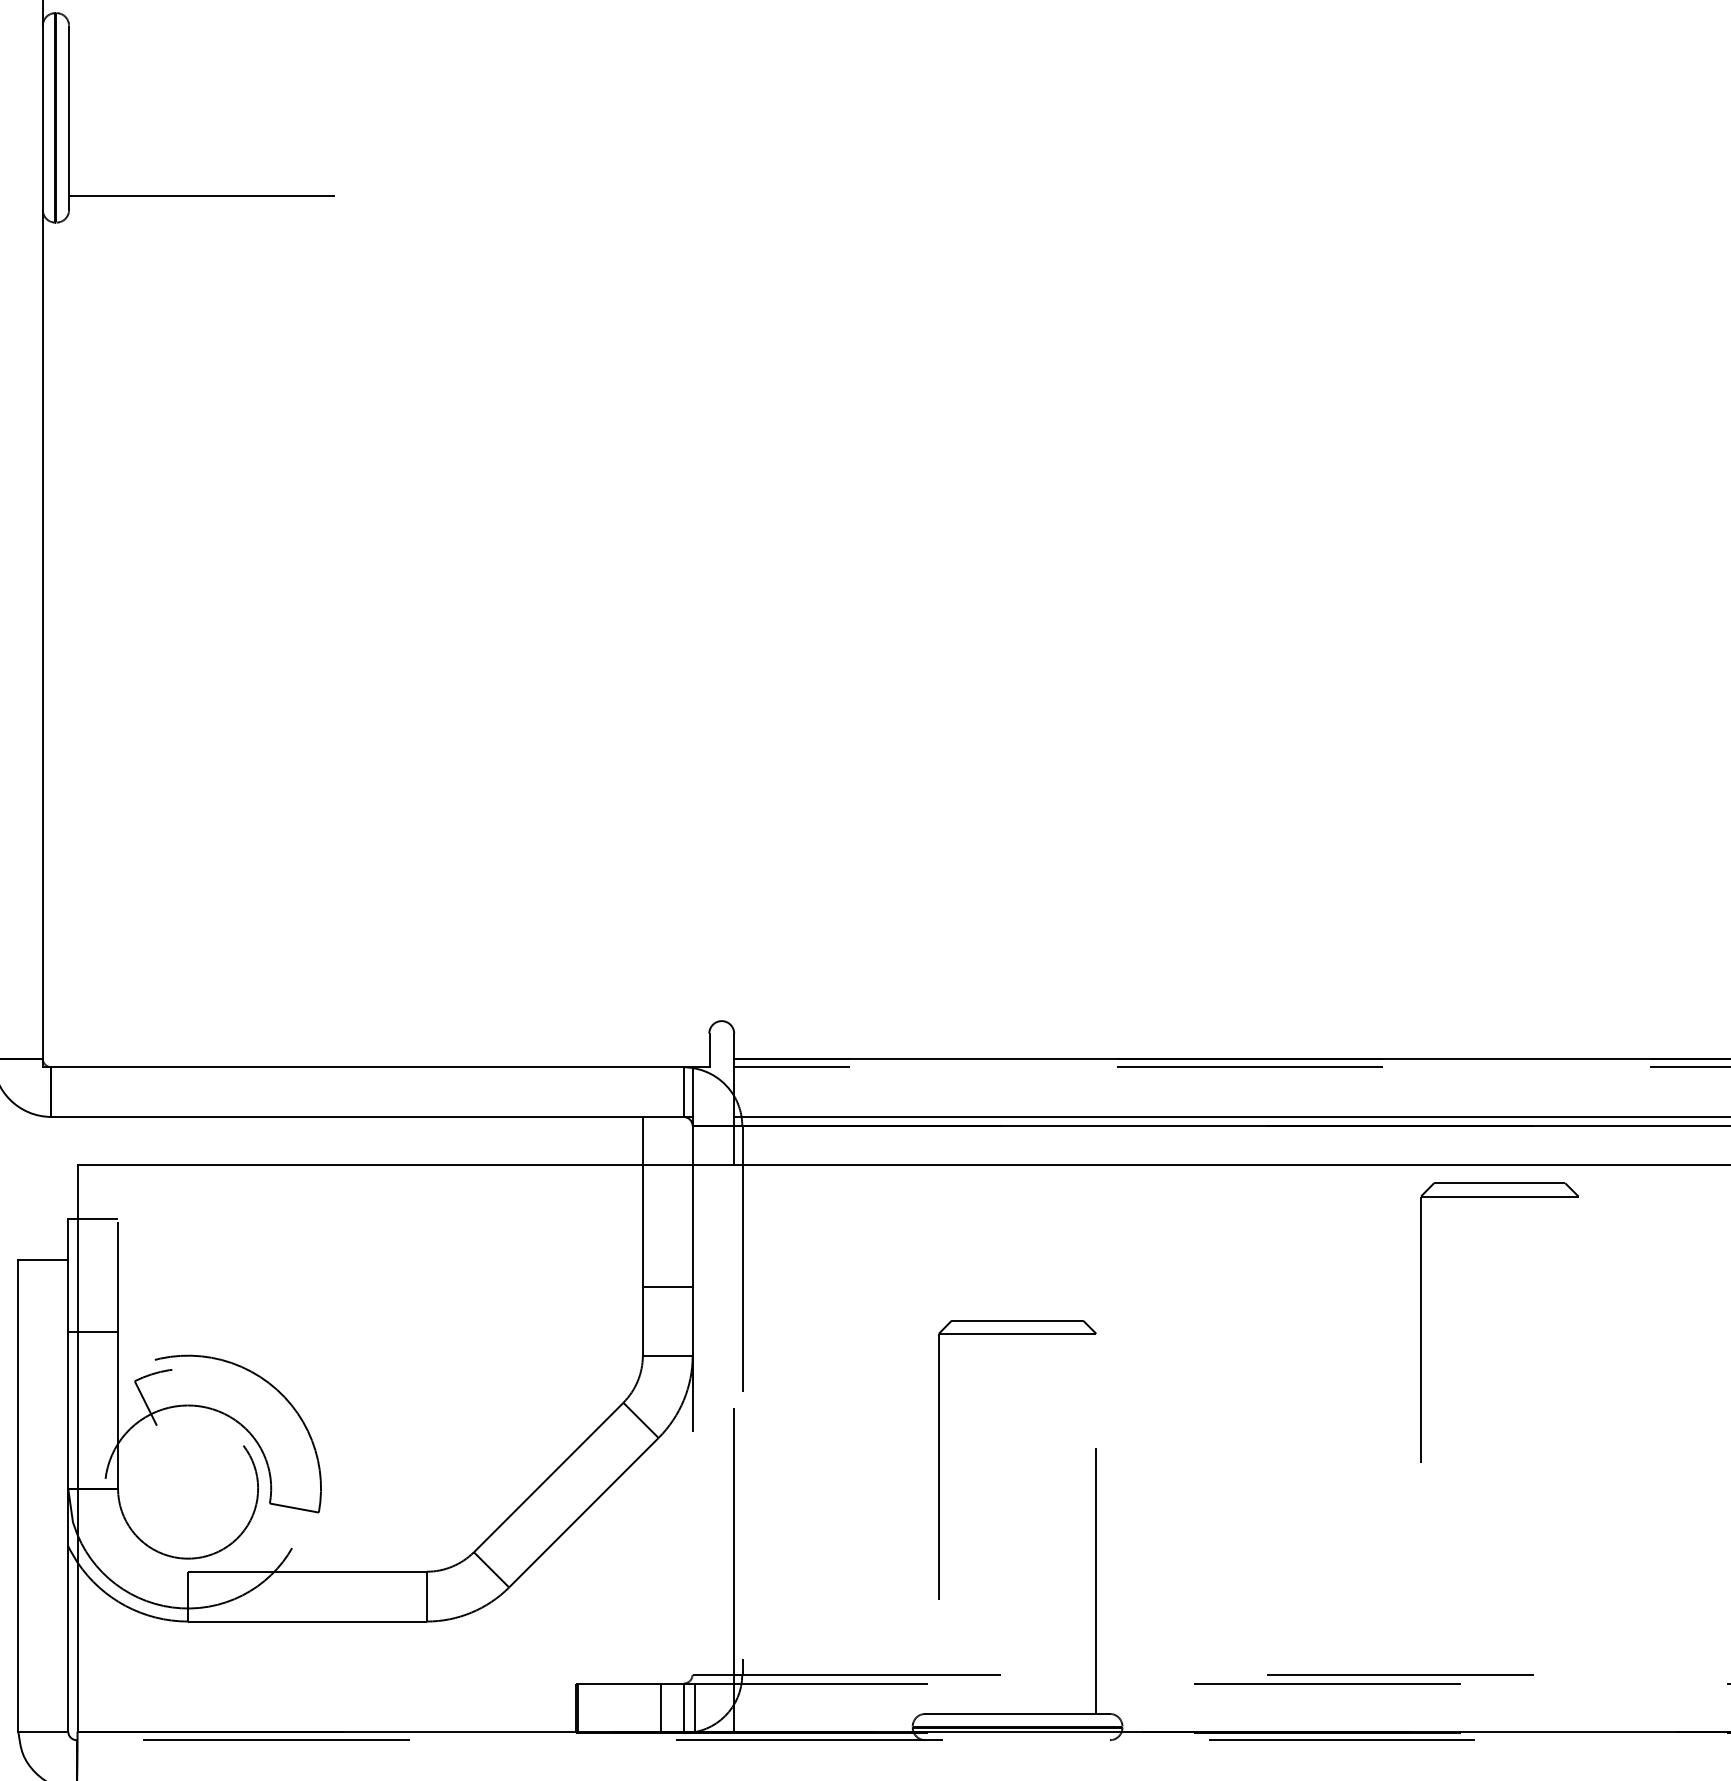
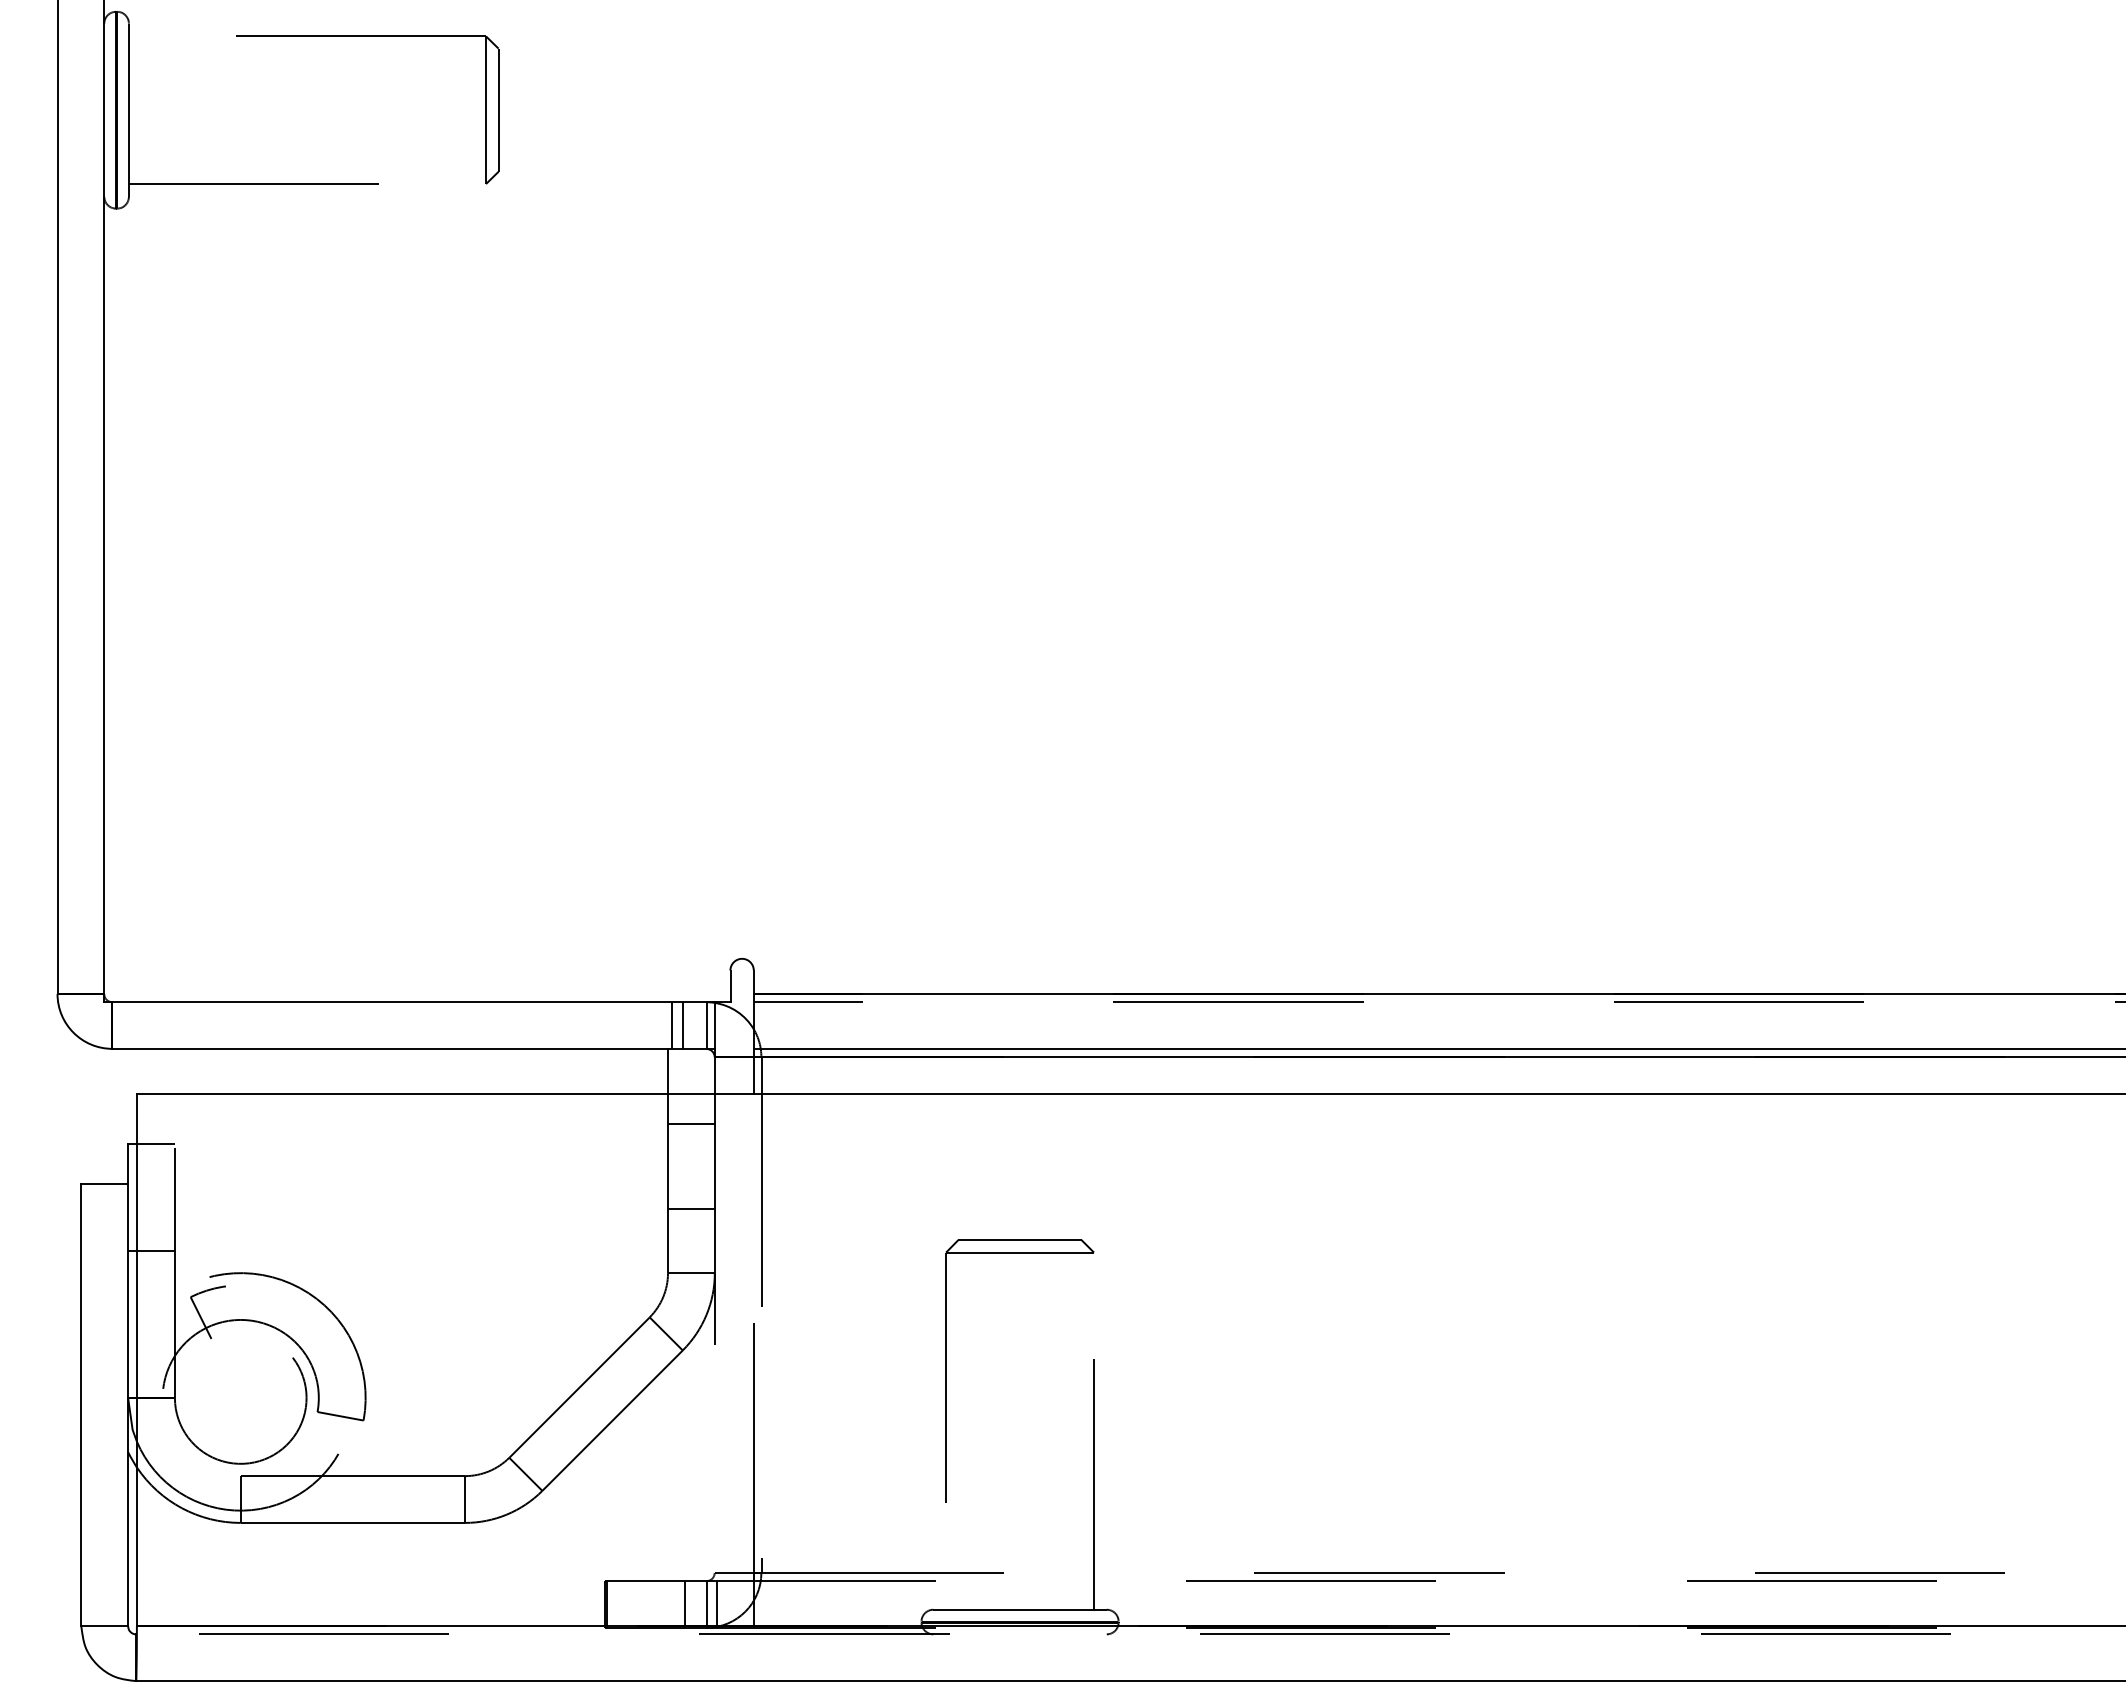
part: (323, 39) -> (367, 36), added
line: (646, 1092) -> (671, 1025), added
line: (659, 1092) -> (683, 1025), added
line: (667, 1196) -> (691, 1123), added
part: (1421, 1322) -> (1399, 1241), removed

